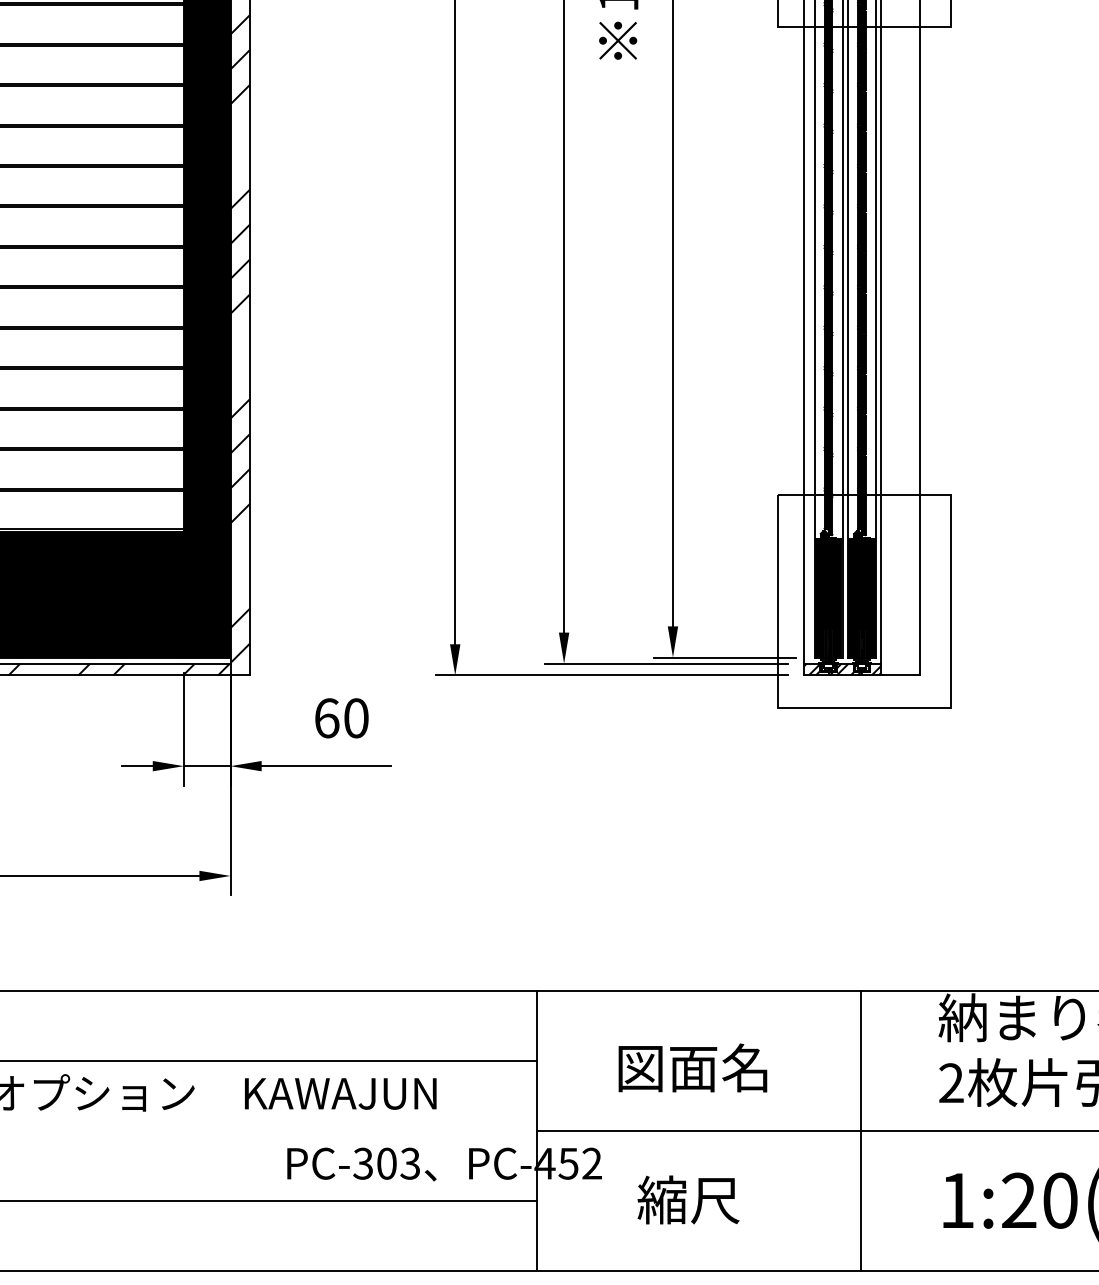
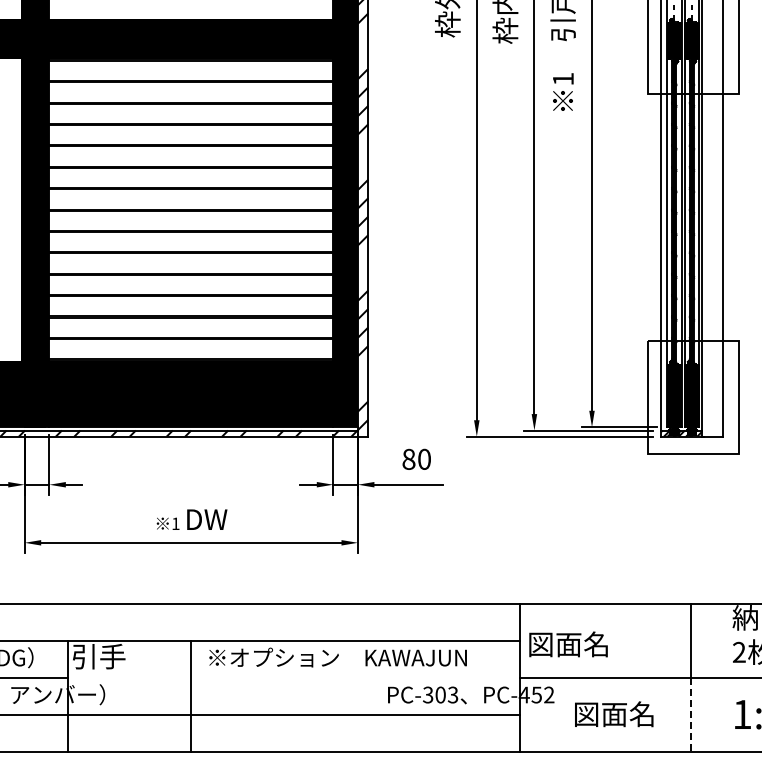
text: (326, 716) -> (408, 458), 60 -> 80
text: (692, 1068) -> (568, 644), moved
text: (713, 1200) -> (613, 714), 縮尺 -> 図面名
line: (861, 1202) -> (691, 715), solid -> dashed

